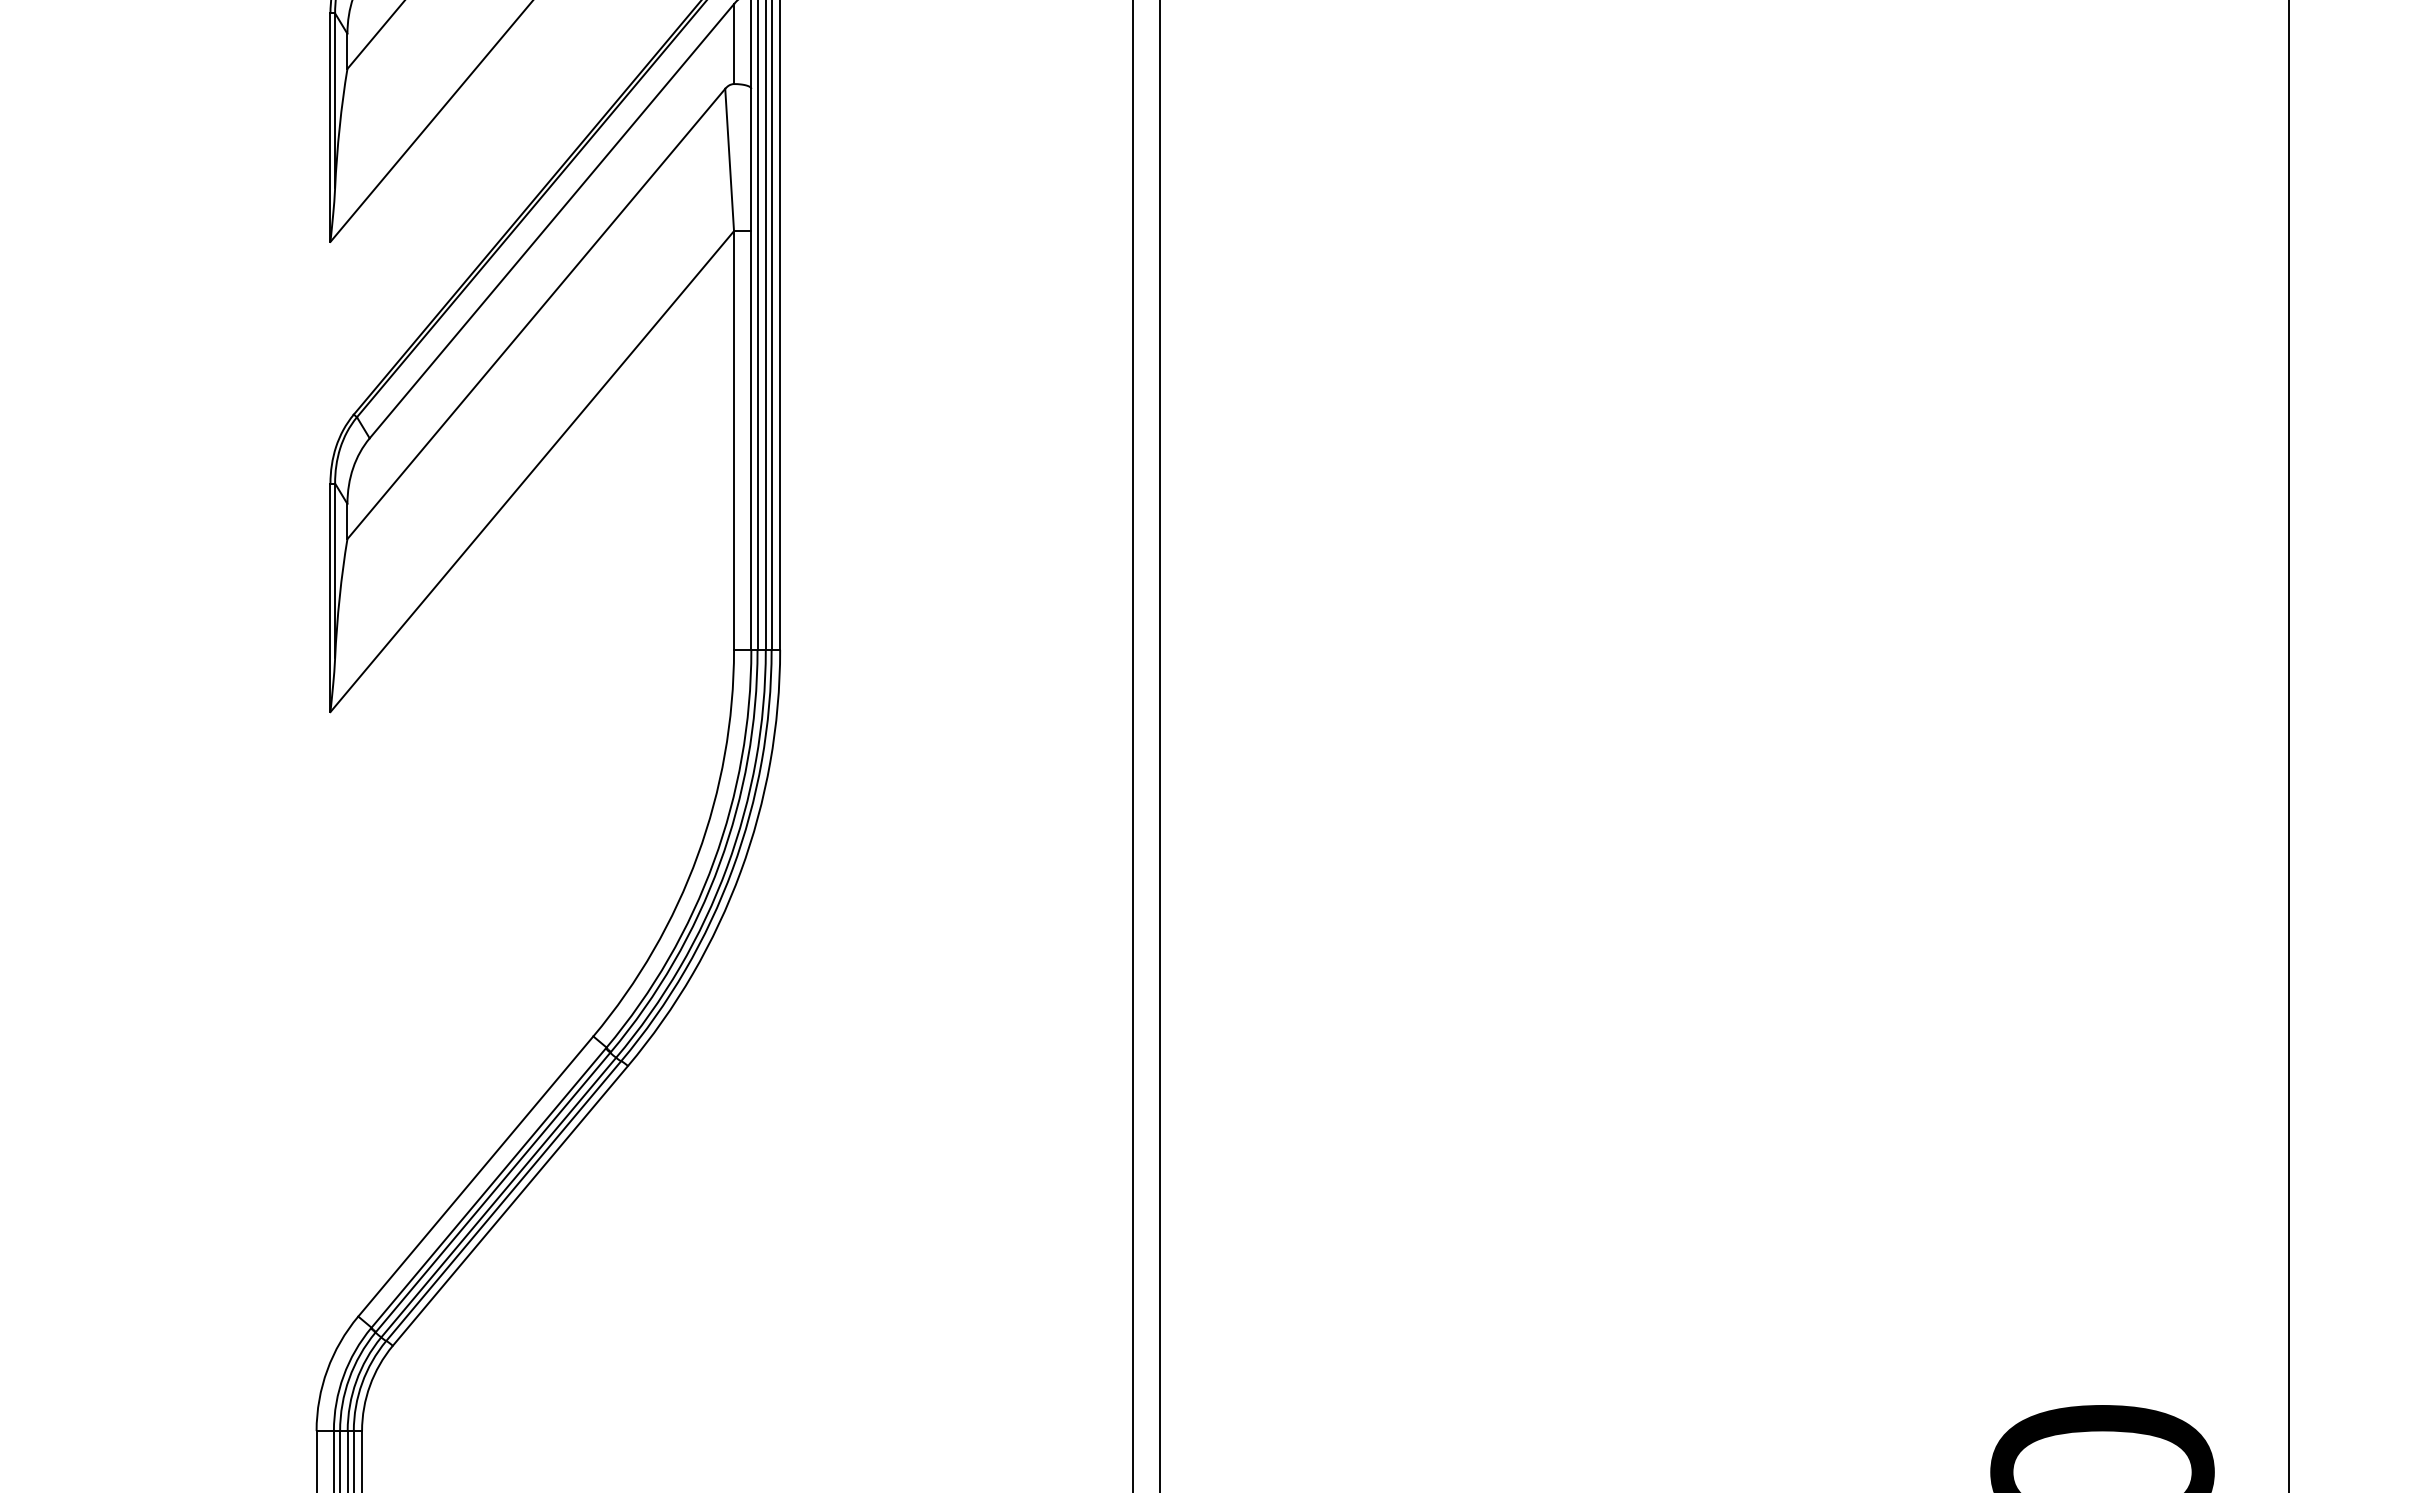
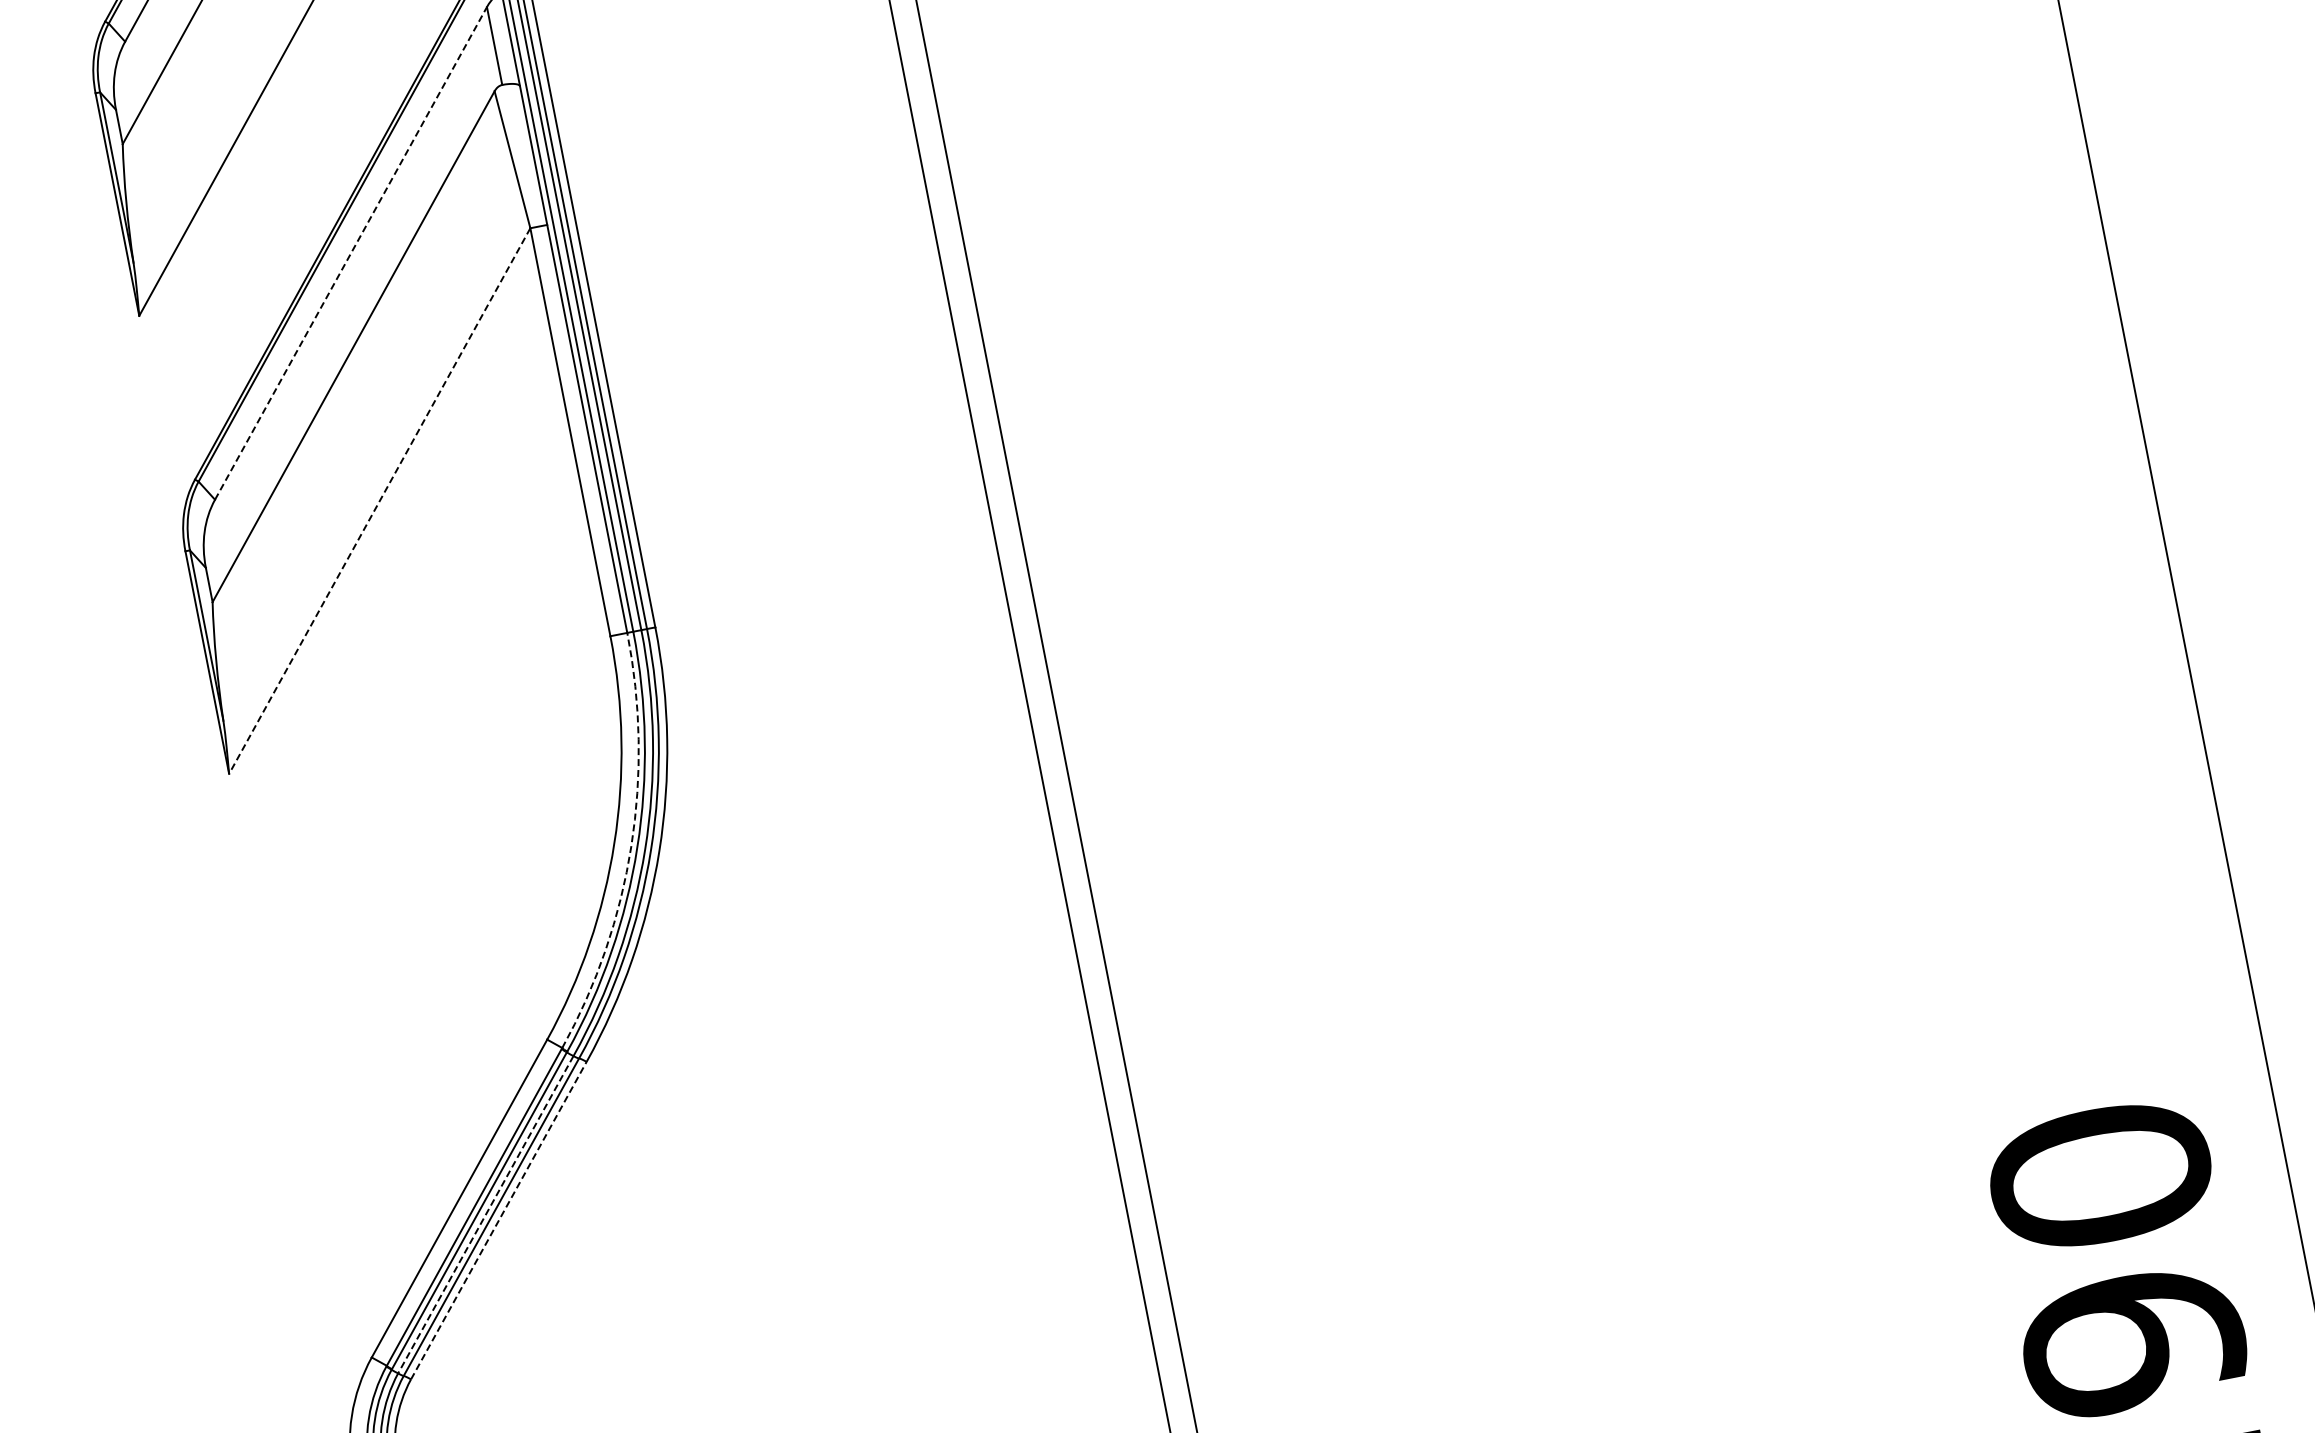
line: (552, 220) -> (351, 252), solid -> dashed
line: (532, 471) -> (379, 500), solid -> dashed
arc: (714, 861) -> (631, 846), solid -> dashed
line: (498, 1197) -> (485, 1214), solid -> dashed
line: (510, 1205) -> (498, 1220), solid -> dashed

